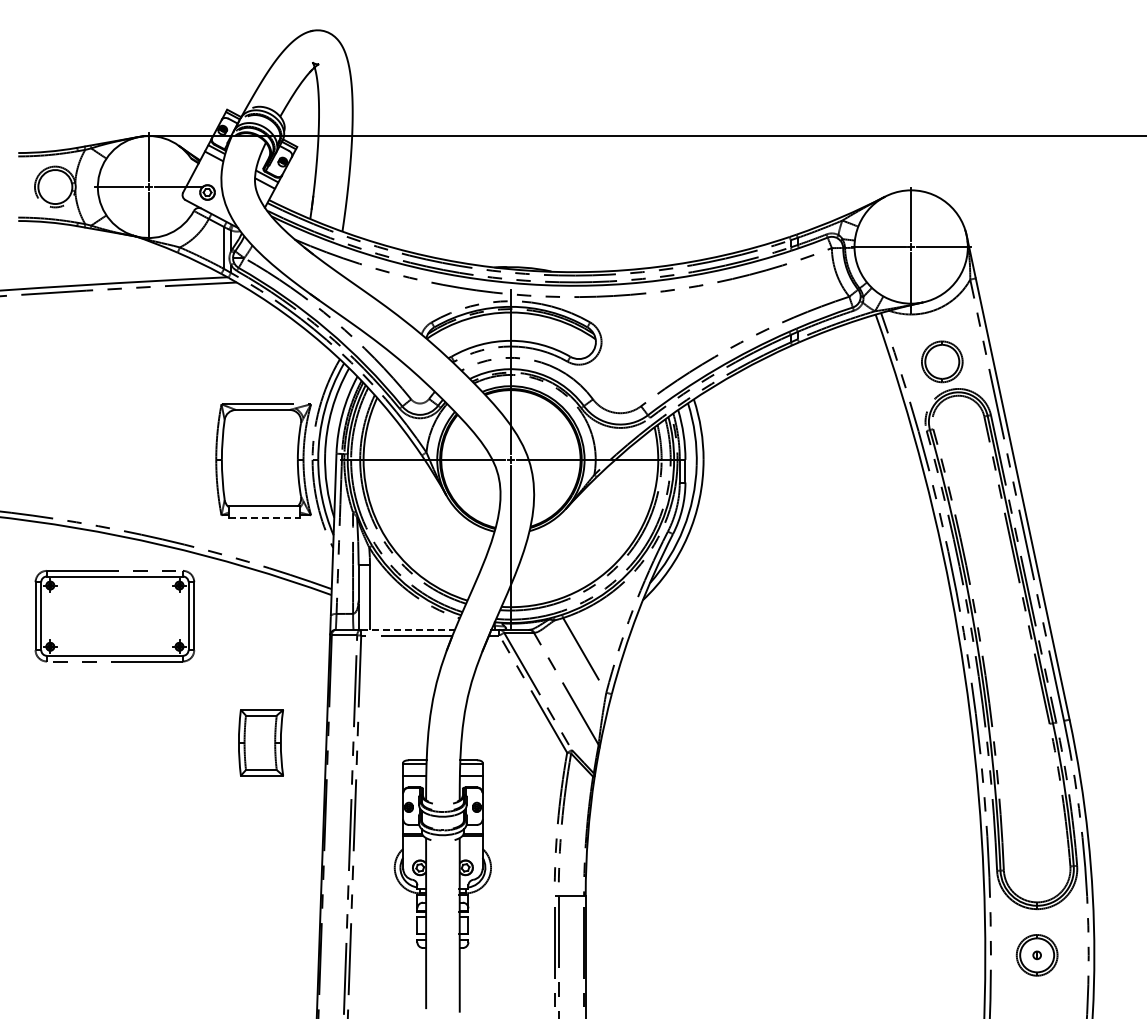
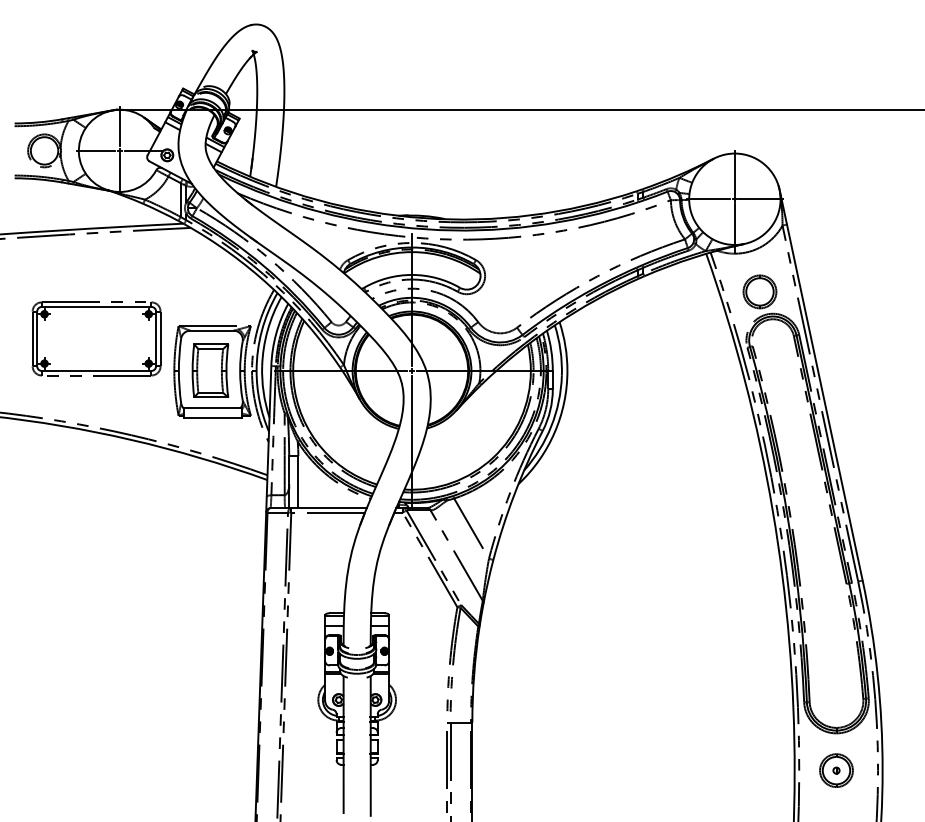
line: (264, 517) -> (213, 417), dashed -> solid
part: (114, 616) -> (96, 339), moved
line: (408, 629) -> (329, 507), dashed -> solid
part: (260, 742) -> (210, 370), moved

